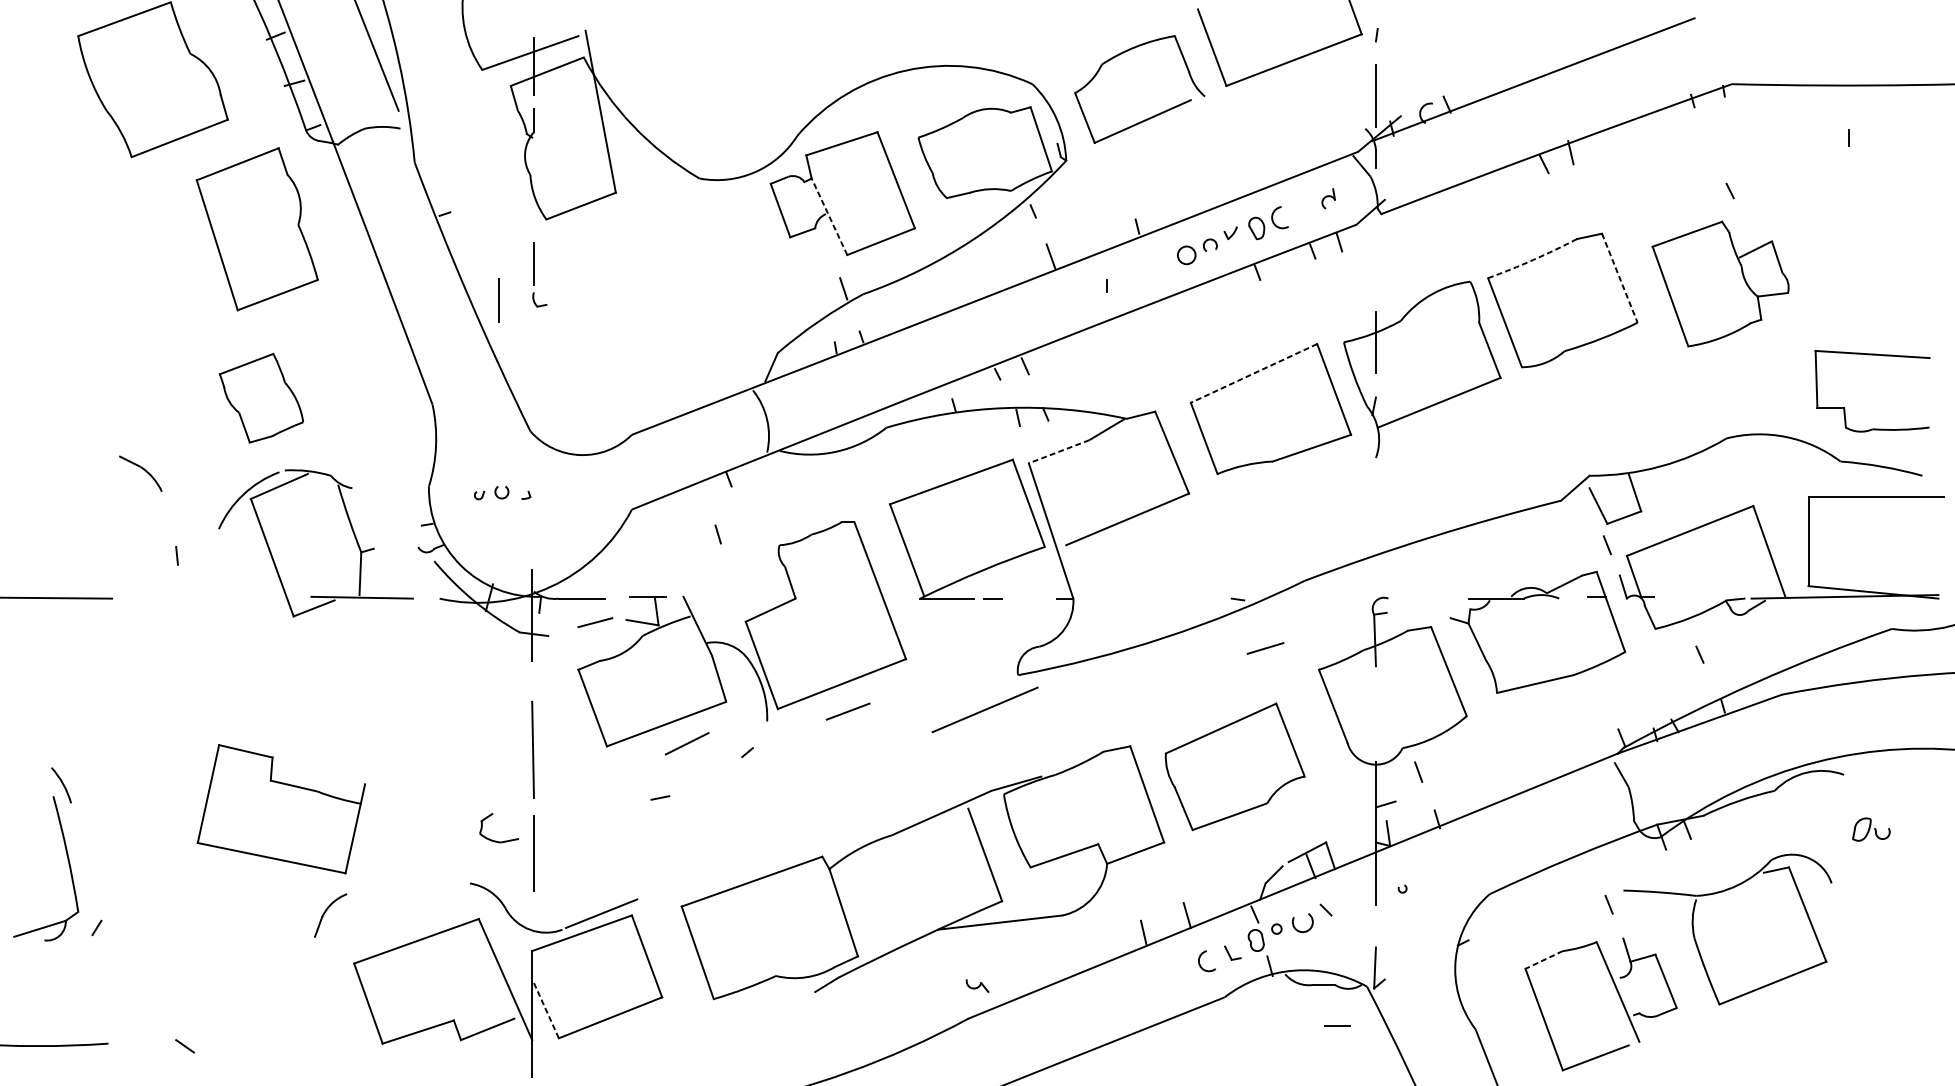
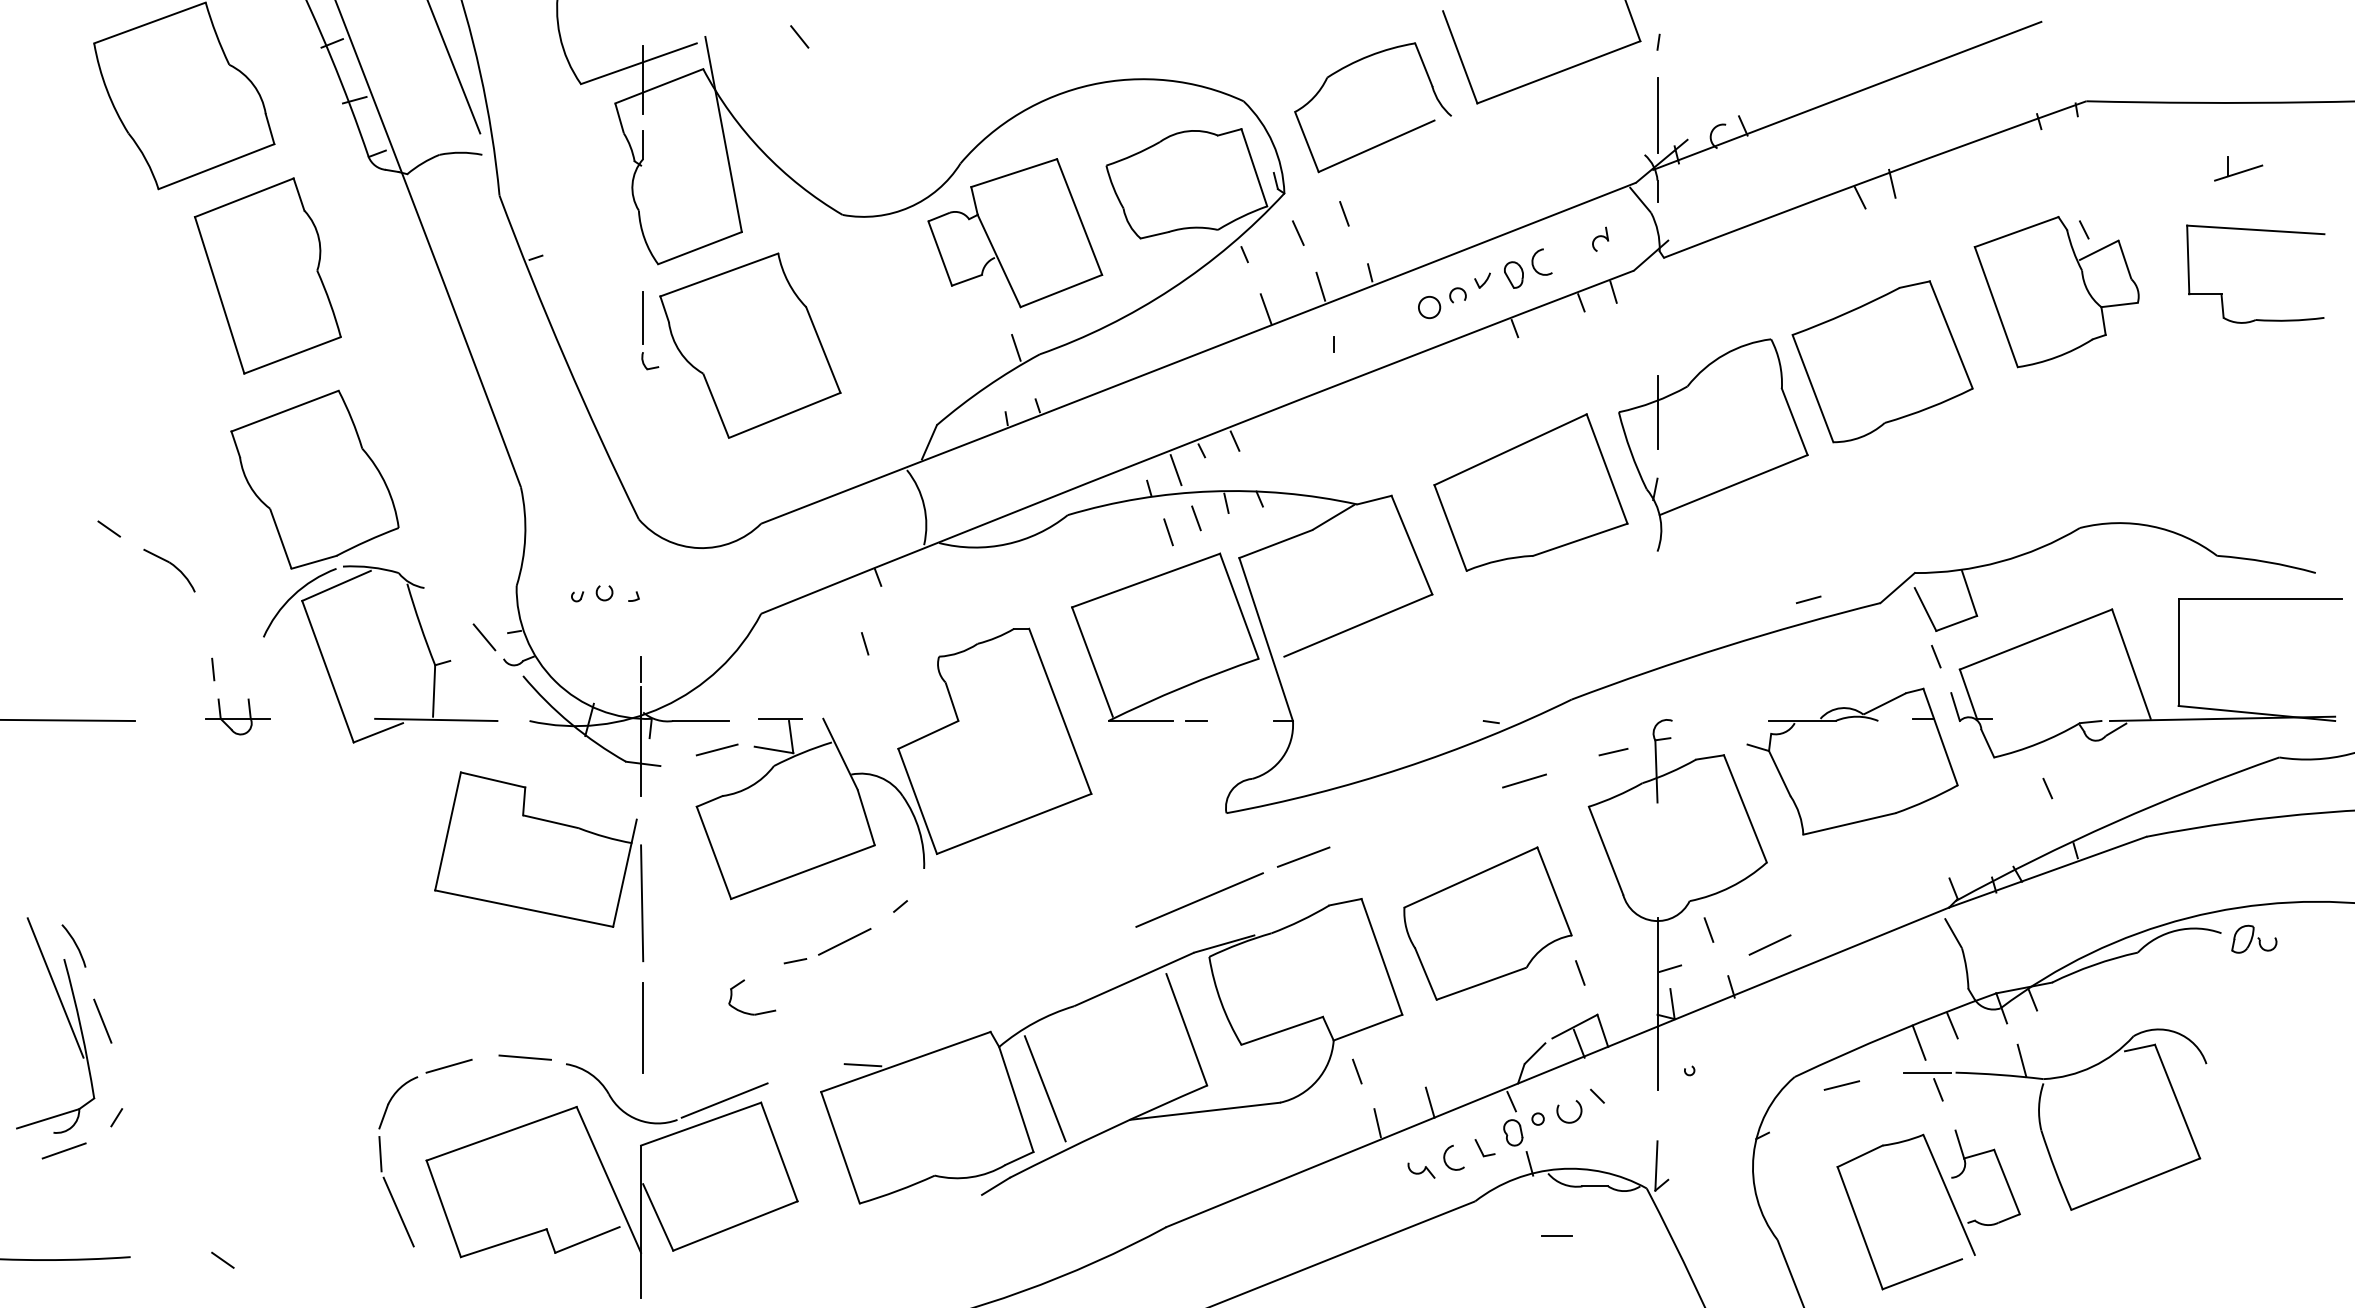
line: (663, 30) -> (799, 36), added
line: (1858, 143) -> (2238, 172), added
line: (1116, 177) -> (1344, 213), added
line: (1077, 193) -> (1297, 232), added
line: (829, 217) -> (999, 261), dashed -> solid
part: (256, 228) -> (267, 275), moved
line: (1096, 237) -> (1320, 286), added
arc: (1532, 260) -> (1846, 313), dashed -> solid
line: (1619, 278) -> (1951, 335), dashed -> solid
part: (1720, 284) -> (2056, 292), moved
part: (623, 286) -> (750, 345), added
line: (498, 300) -> (600, 361), removed
line: (1253, 373) -> (1510, 449), dashed -> solid
line: (975, 390) -> (1175, 470), added
part: (261, 398) -> (314, 479), size x1.67
part: (1844, 407) -> (2222, 293), moved
line: (993, 430) -> (1196, 518), added
line: (90, 438) -> (108, 528), added
line: (970, 442) -> (1168, 532), added
line: (1058, 452) -> (1275, 544), dashed -> solid
line: (1501, 497) -> (1808, 599), added
line: (402, 529) -> (484, 637), added
line: (532, 555) -> (641, 669), added
part: (197, 594) -> (237, 716), added
line: (1339, 623) -> (1613, 751), added
line: (984, 709) -> (1199, 899), moved
line: (848, 711) -> (1303, 856), moved
line: (686, 743) -> (844, 941), moved
line: (1468, 784) -> (1769, 944), added
line: (1312, 807) -> (1580, 972), added
part: (281, 809) -> (535, 849), moved
line: (46, 819) -> (55, 987), added
part: (1871, 828) -> (2254, 938), moved
part: (496, 840) -> (748, 1012), moved
line: (85, 847) -> (102, 1020), added
line: (1620, 851) -> (1952, 1025), added
line: (1592, 865) -> (1918, 1042), added
line: (435, 877) -> (524, 1057), added
line: (1678, 880) -> (2021, 1060), added
line: (372, 884) -> (448, 1065), added
line: (716, 884) -> (862, 1065), added
line: (1126, 889) -> (1357, 1071), added
line: (1600, 890) -> (1927, 1072), added
line: (1528, 901) -> (1841, 1085), added
line: (867, 903) -> (1044, 1088), added
line: (52, 955) -> (63, 1150), added
line: (315, 958) -> (380, 1154), added
line: (1544, 960) -> (1860, 1156), dashed -> solid
part: (977, 985) -> (1421, 1170), moved
line: (330, 1005) -> (398, 1211), added
line: (546, 1009) -> (658, 1216), dashed -> solid
line: (1337, 1025) -> (1556, 1235), moved

